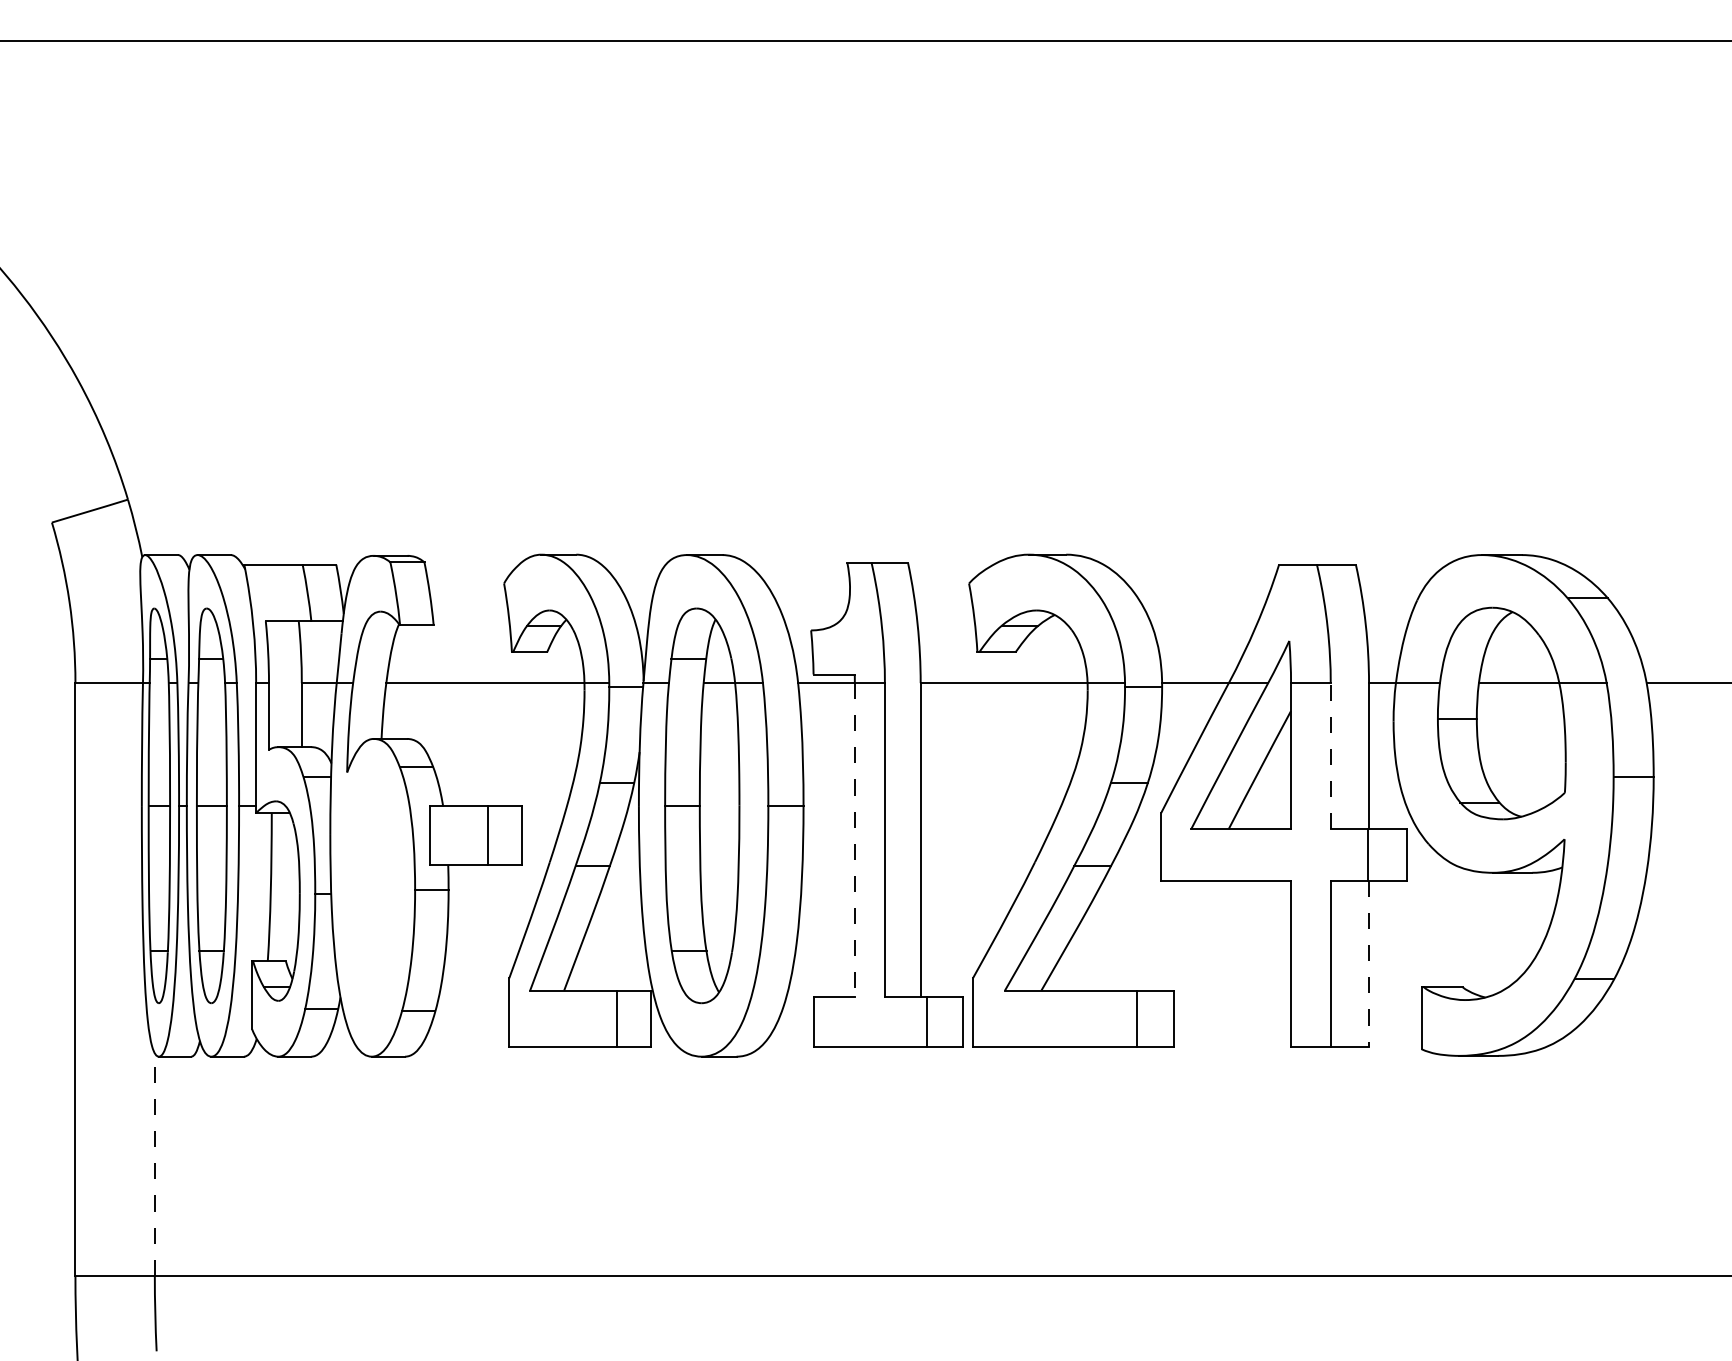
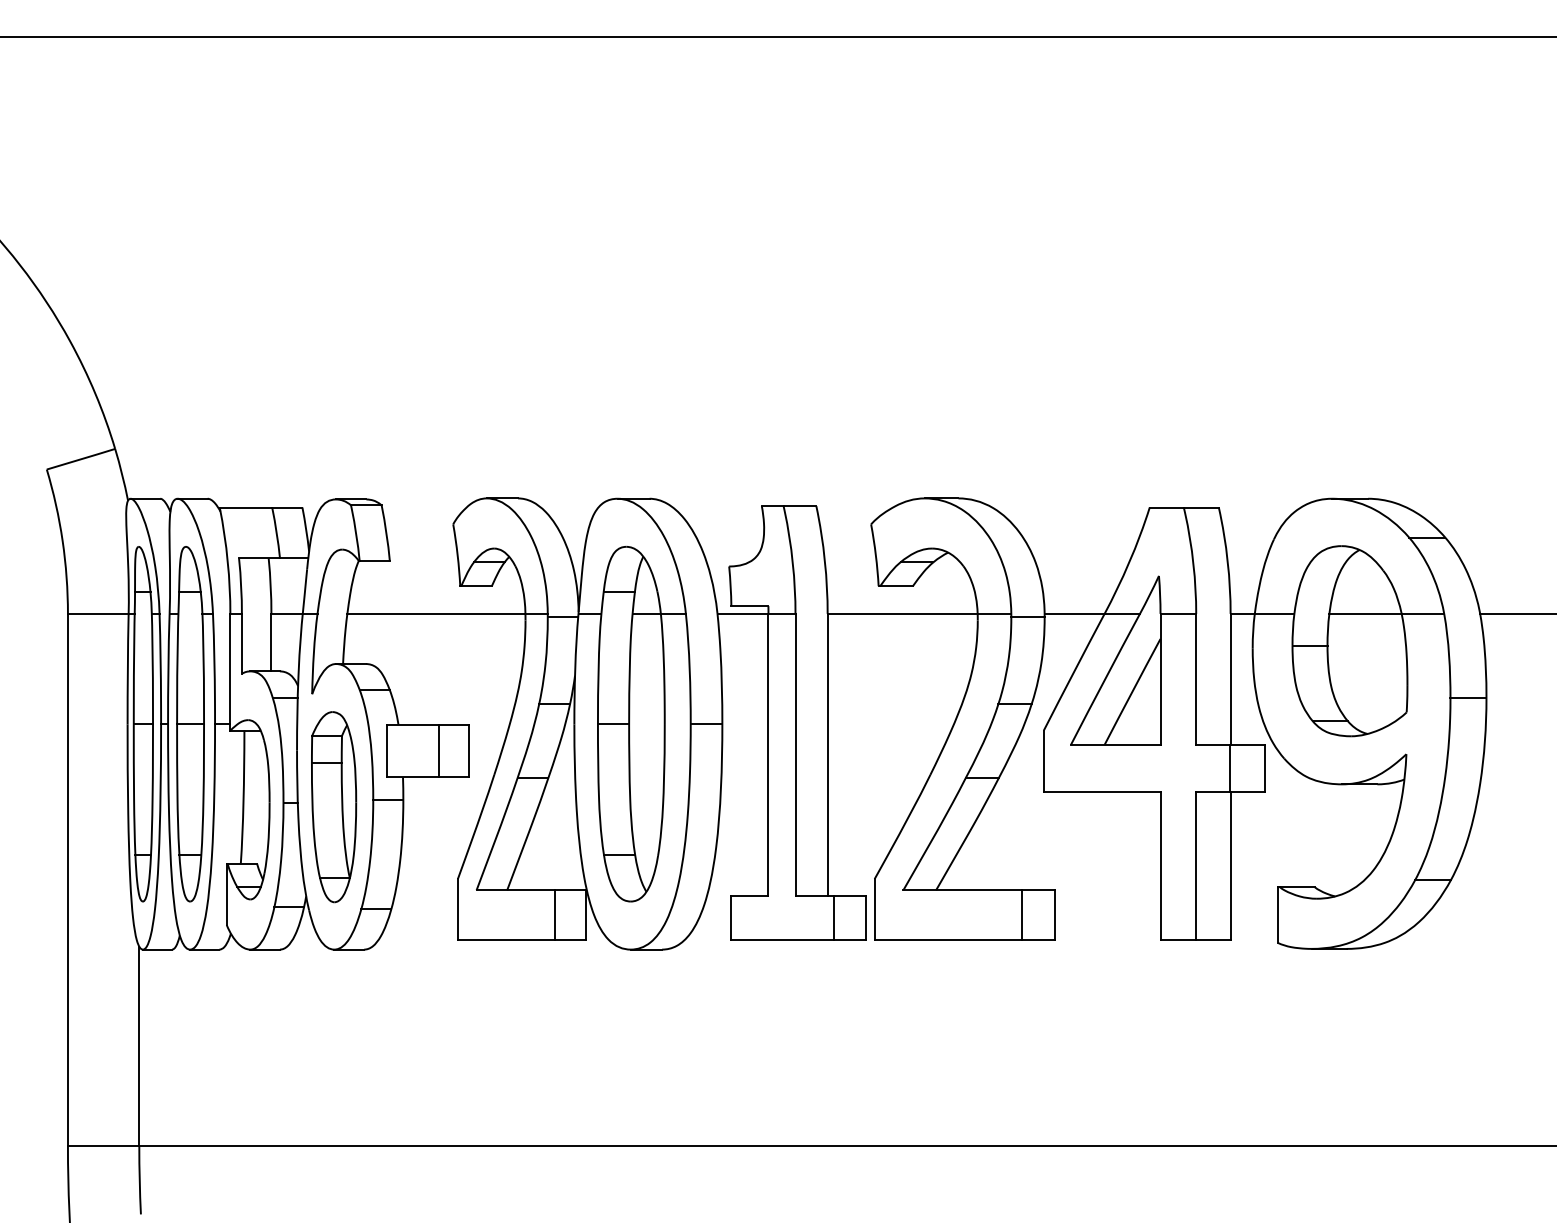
line: (1330, 756) -> (1195, 679), dashed -> solid
line: (854, 840) -> (768, 755), dashed -> solid
part: (371, 897) -> (334, 806), added
line: (1369, 963) -> (1231, 865), dashed -> solid
line: (154, 1164) -> (139, 1046), dashed -> solid

